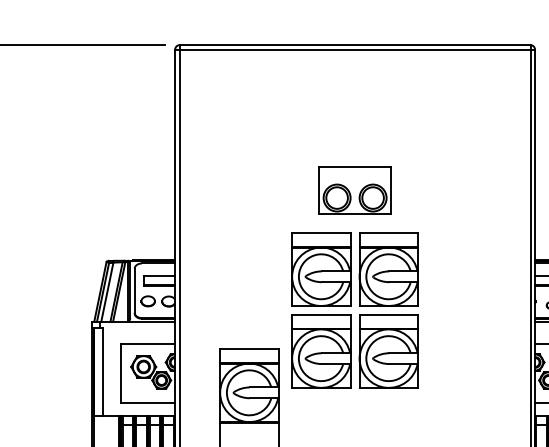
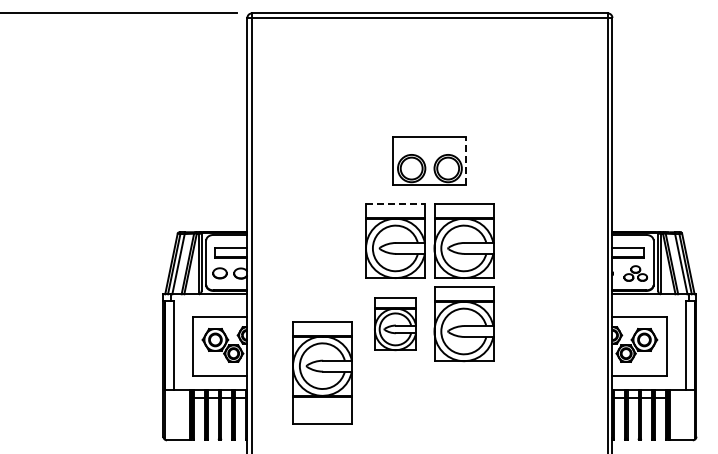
line: (391, 190) -> (466, 160), solid -> dashed
line: (321, 233) -> (395, 204), solid -> dashed
part: (321, 351) -> (395, 324), size x0.7

